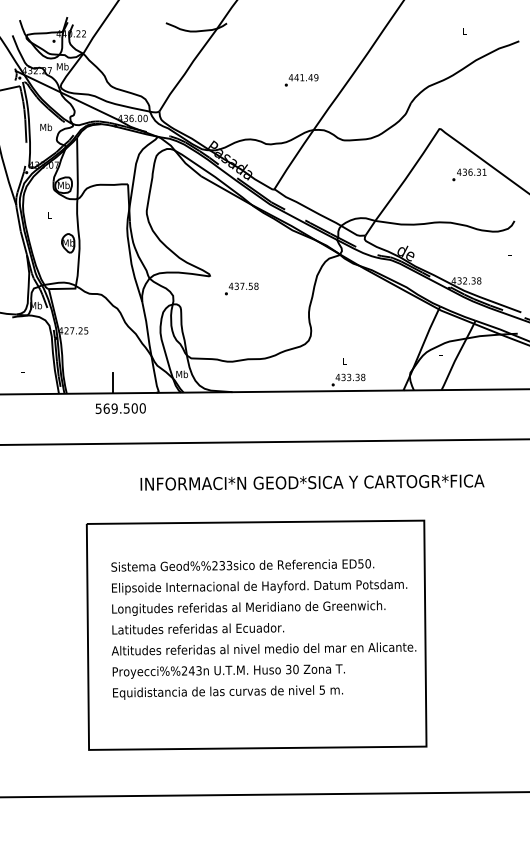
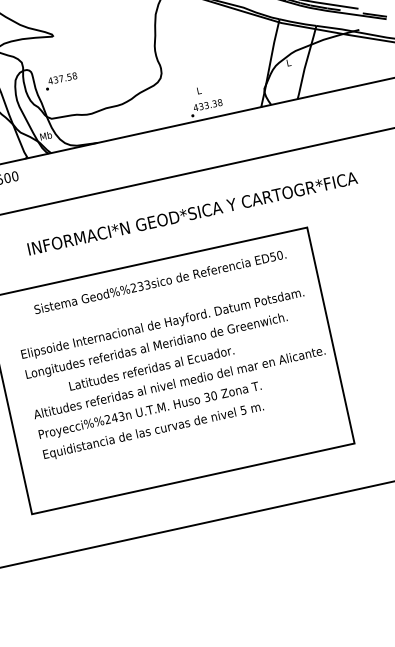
text: (241, 288) -> (60, 80), moved
text: (242, 565) -> (159, 282), moved
text: (198, 628) -> (151, 367), moved

